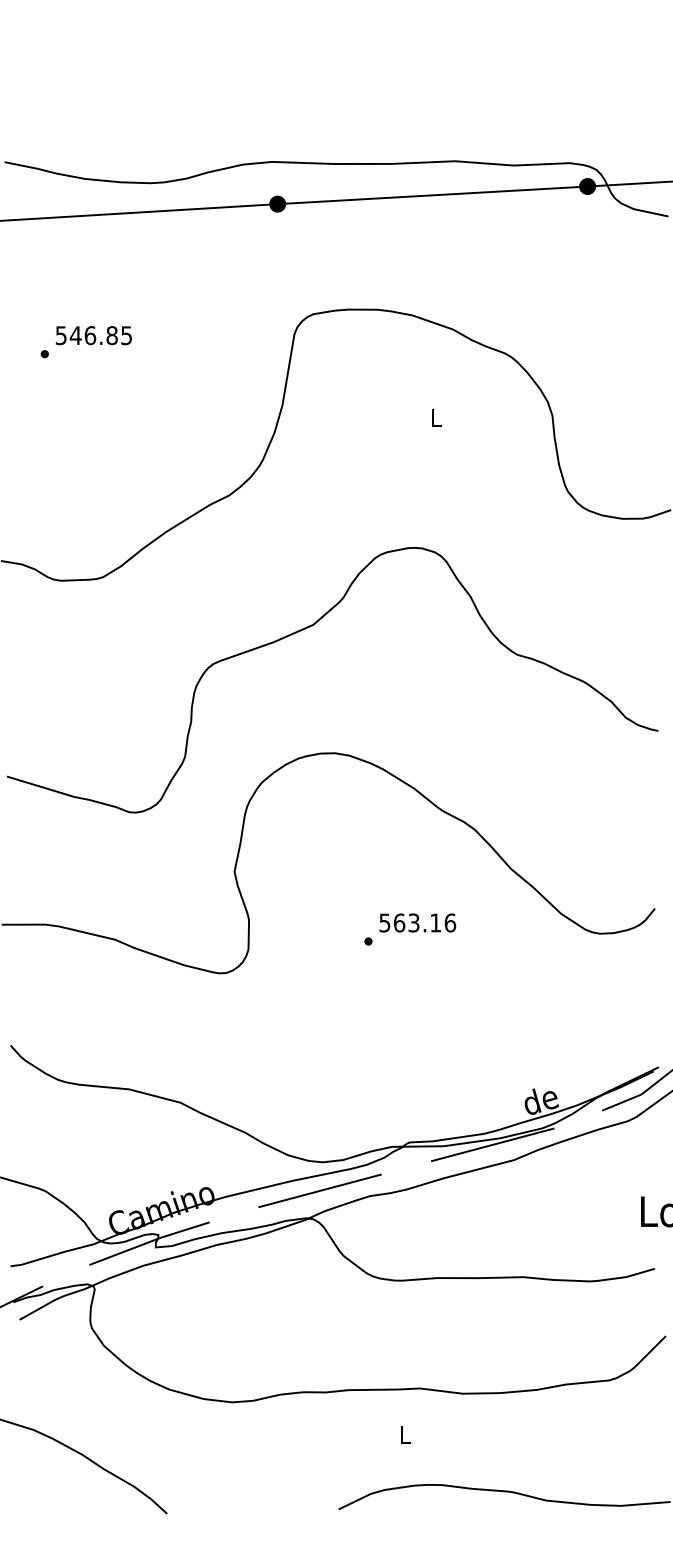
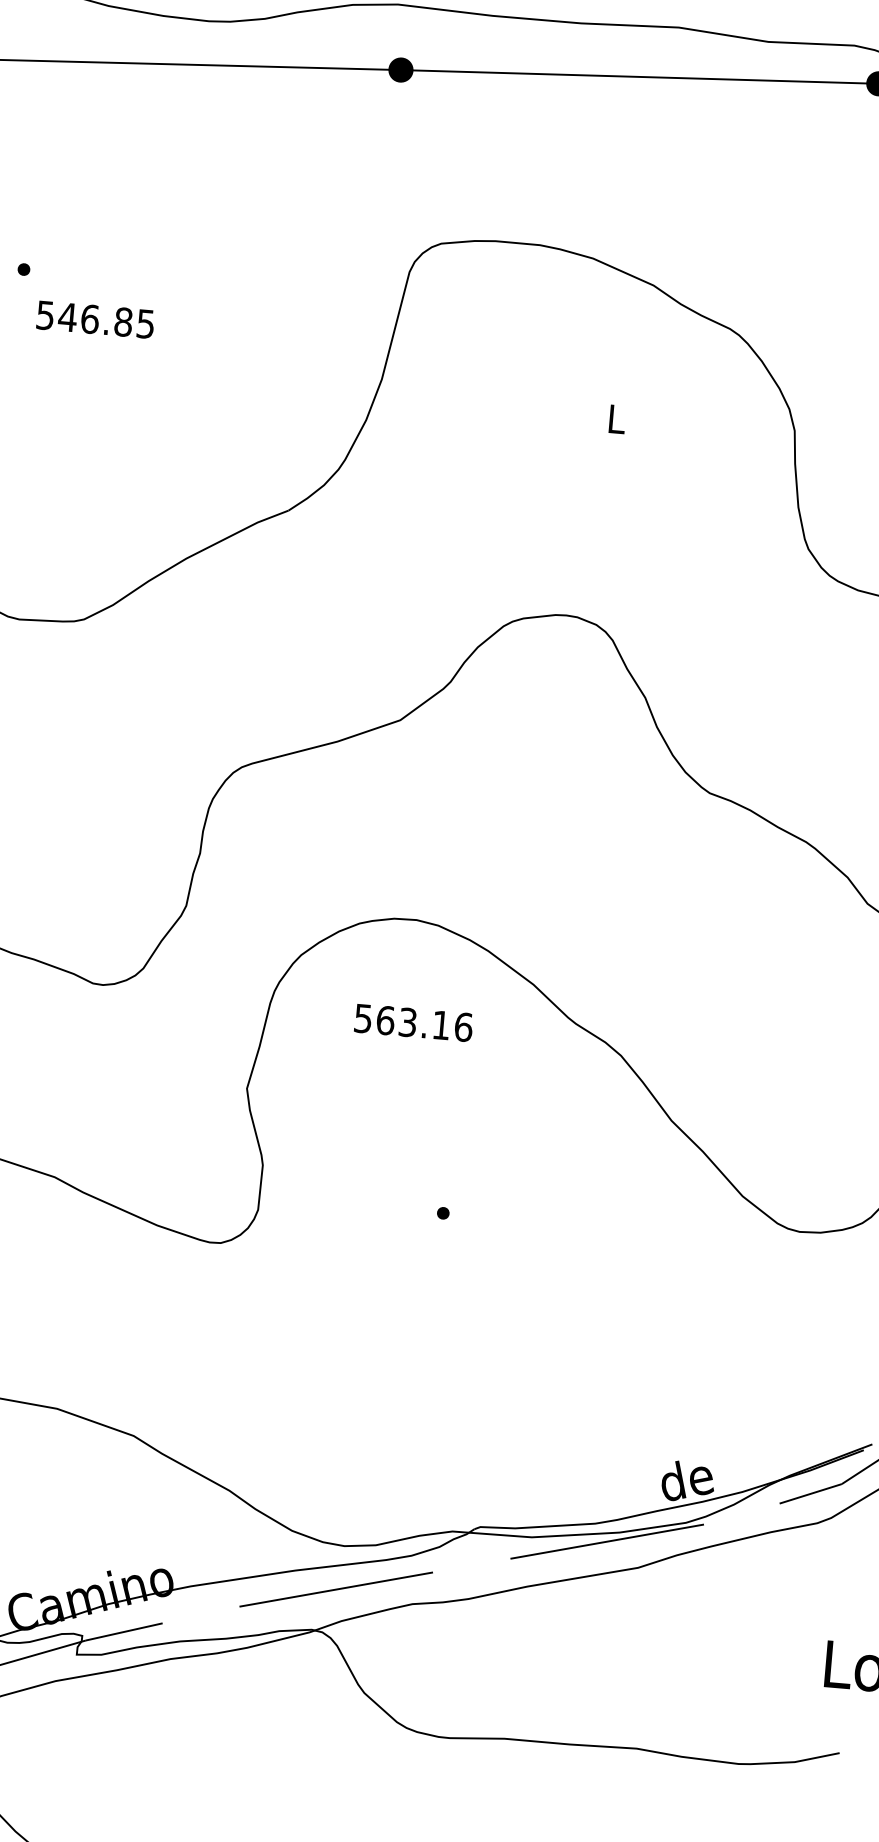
text: (93, 335) -> (94, 319), moved
text: (417, 922) -> (413, 1022), moved

